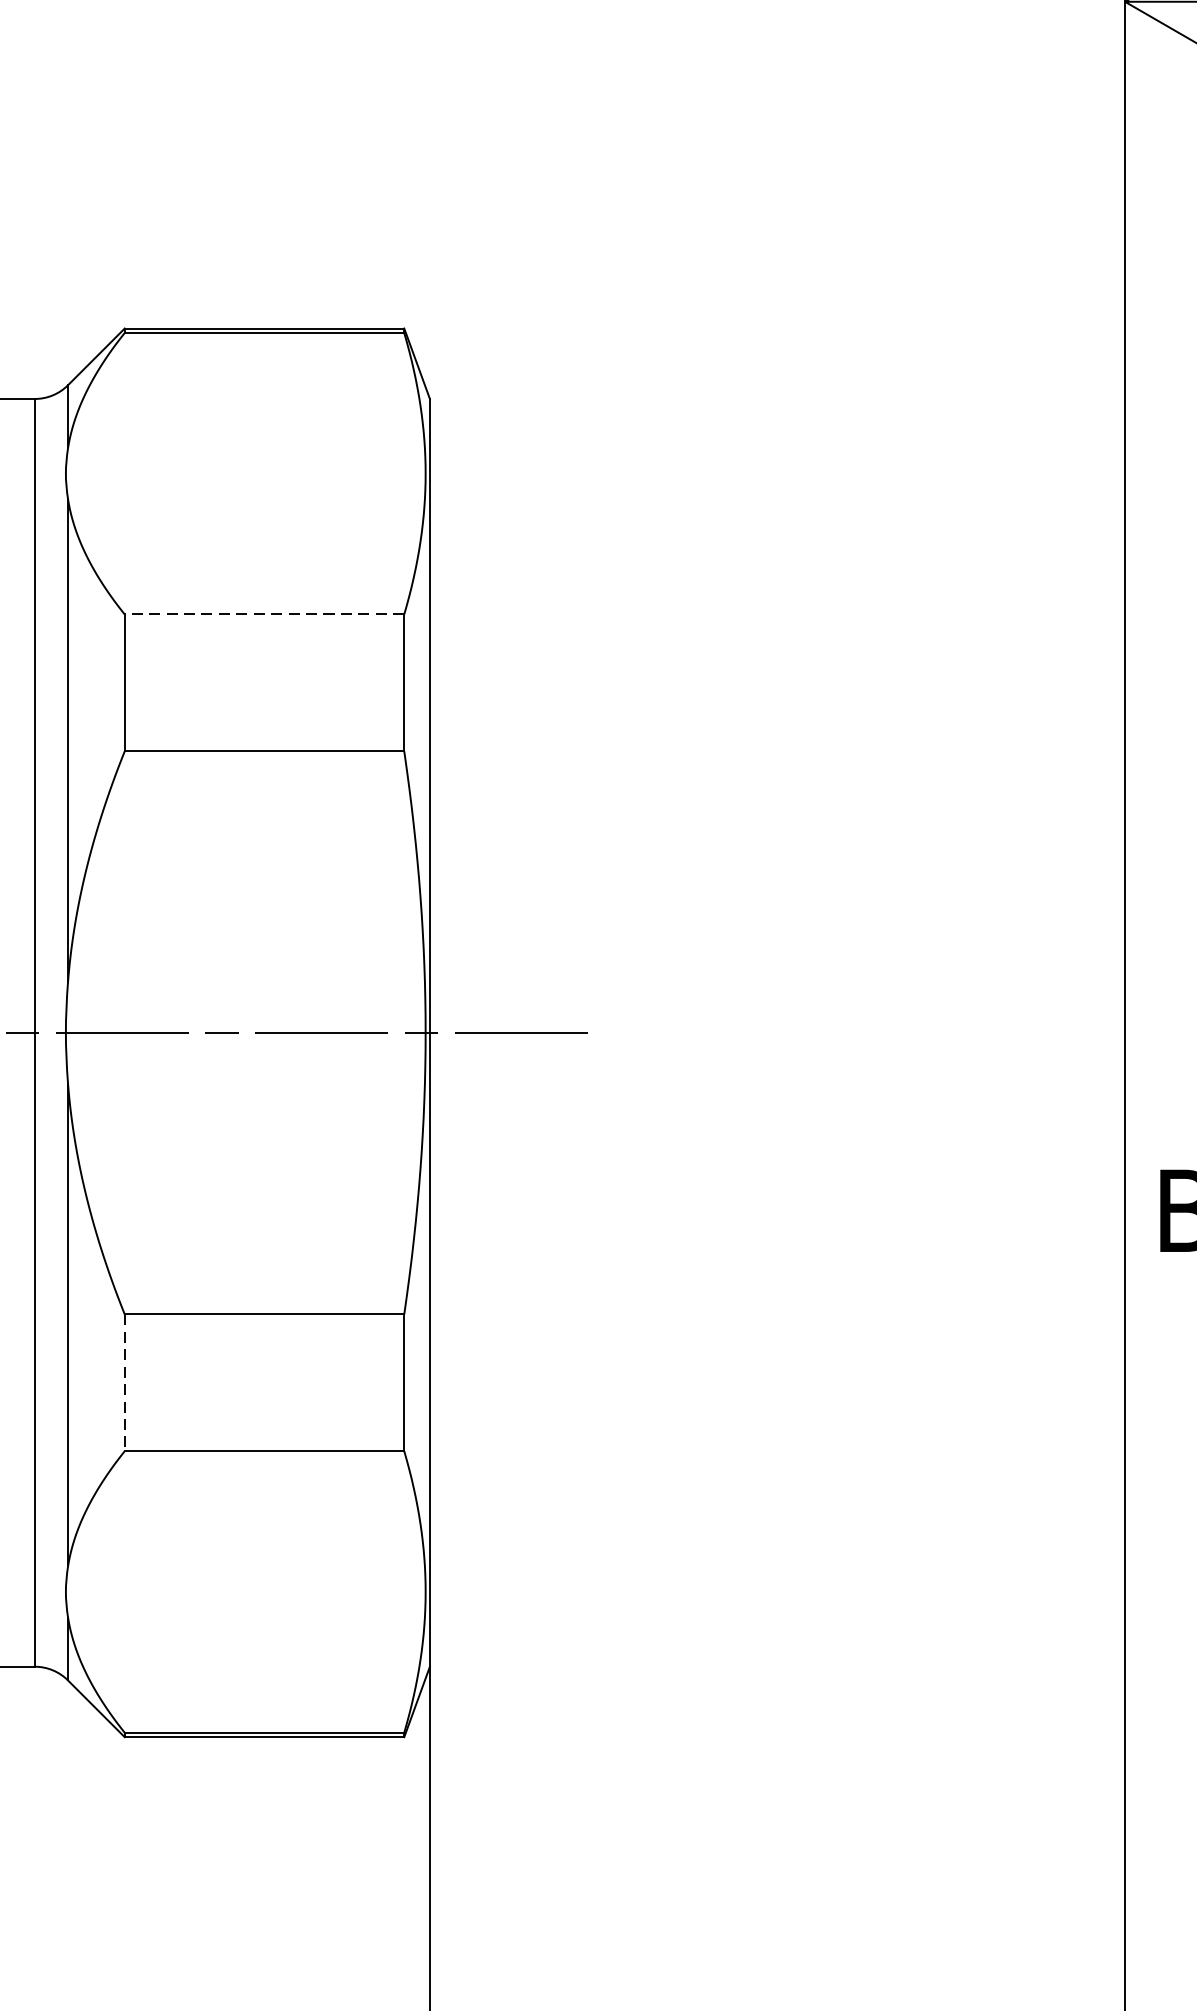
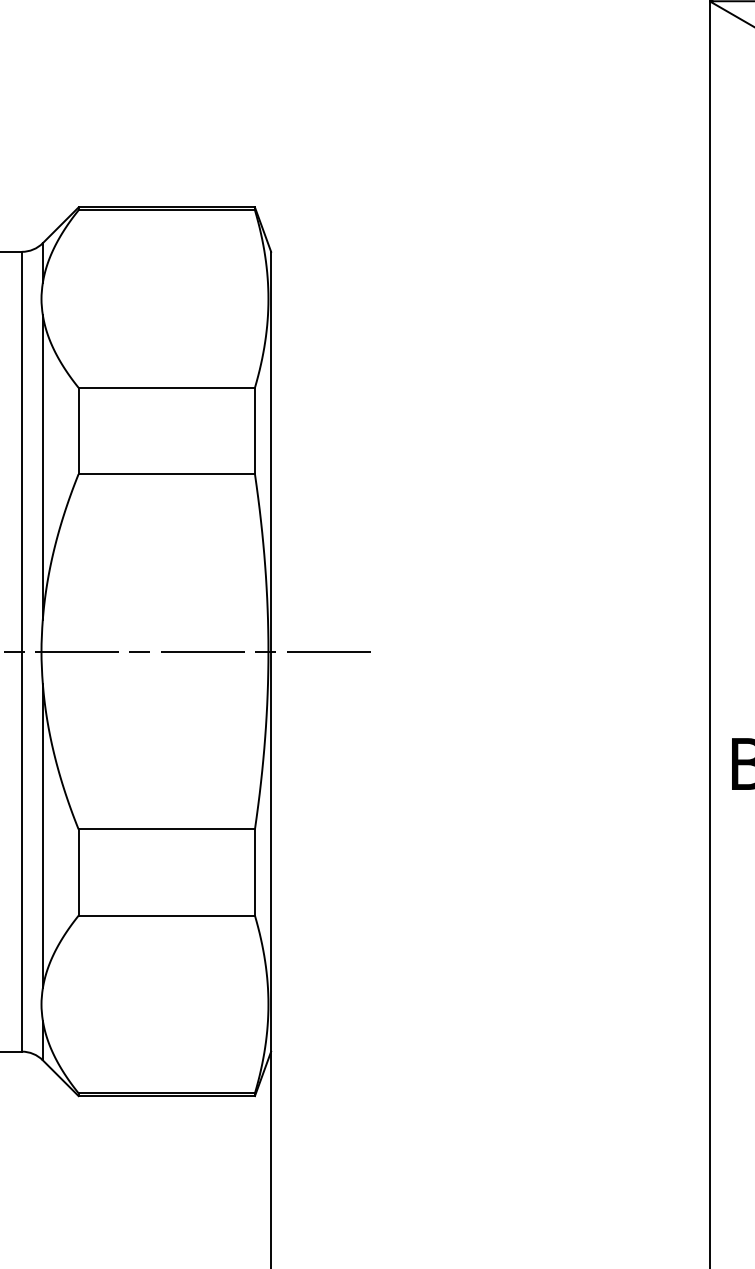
line: (264, 613) -> (166, 387), dashed -> solid
line: (124, 1384) -> (78, 873), dashed -> solid

